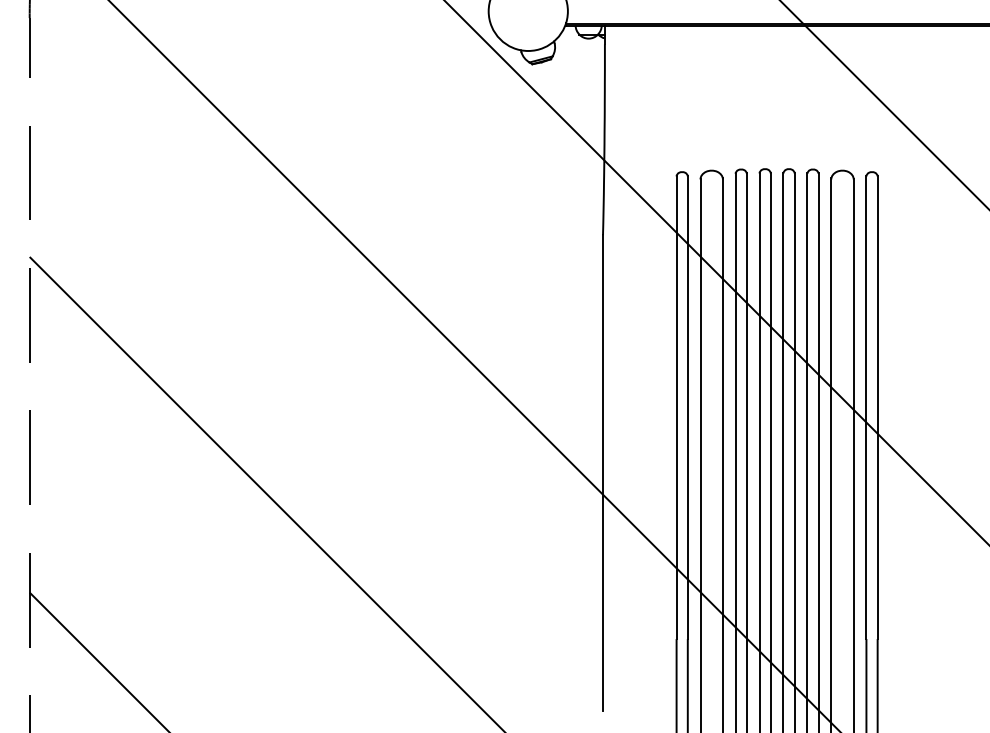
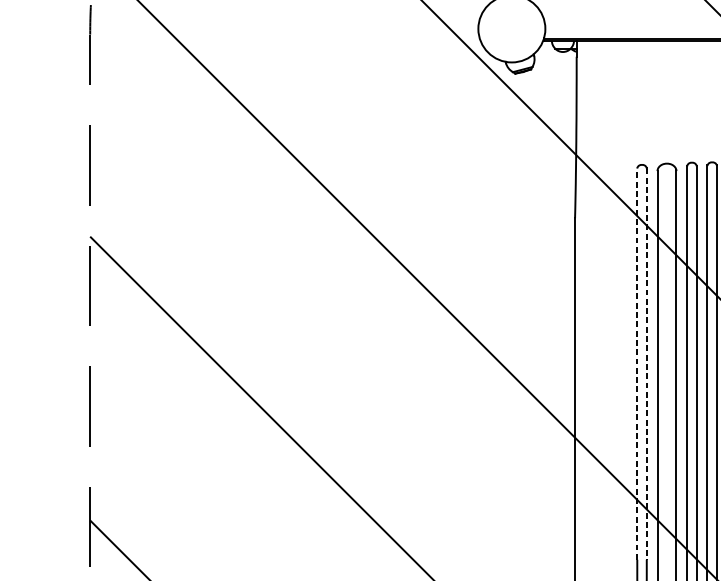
line: (676, 407) -> (637, 363), solid -> dashed
line: (687, 408) -> (646, 364), solid -> dashed

